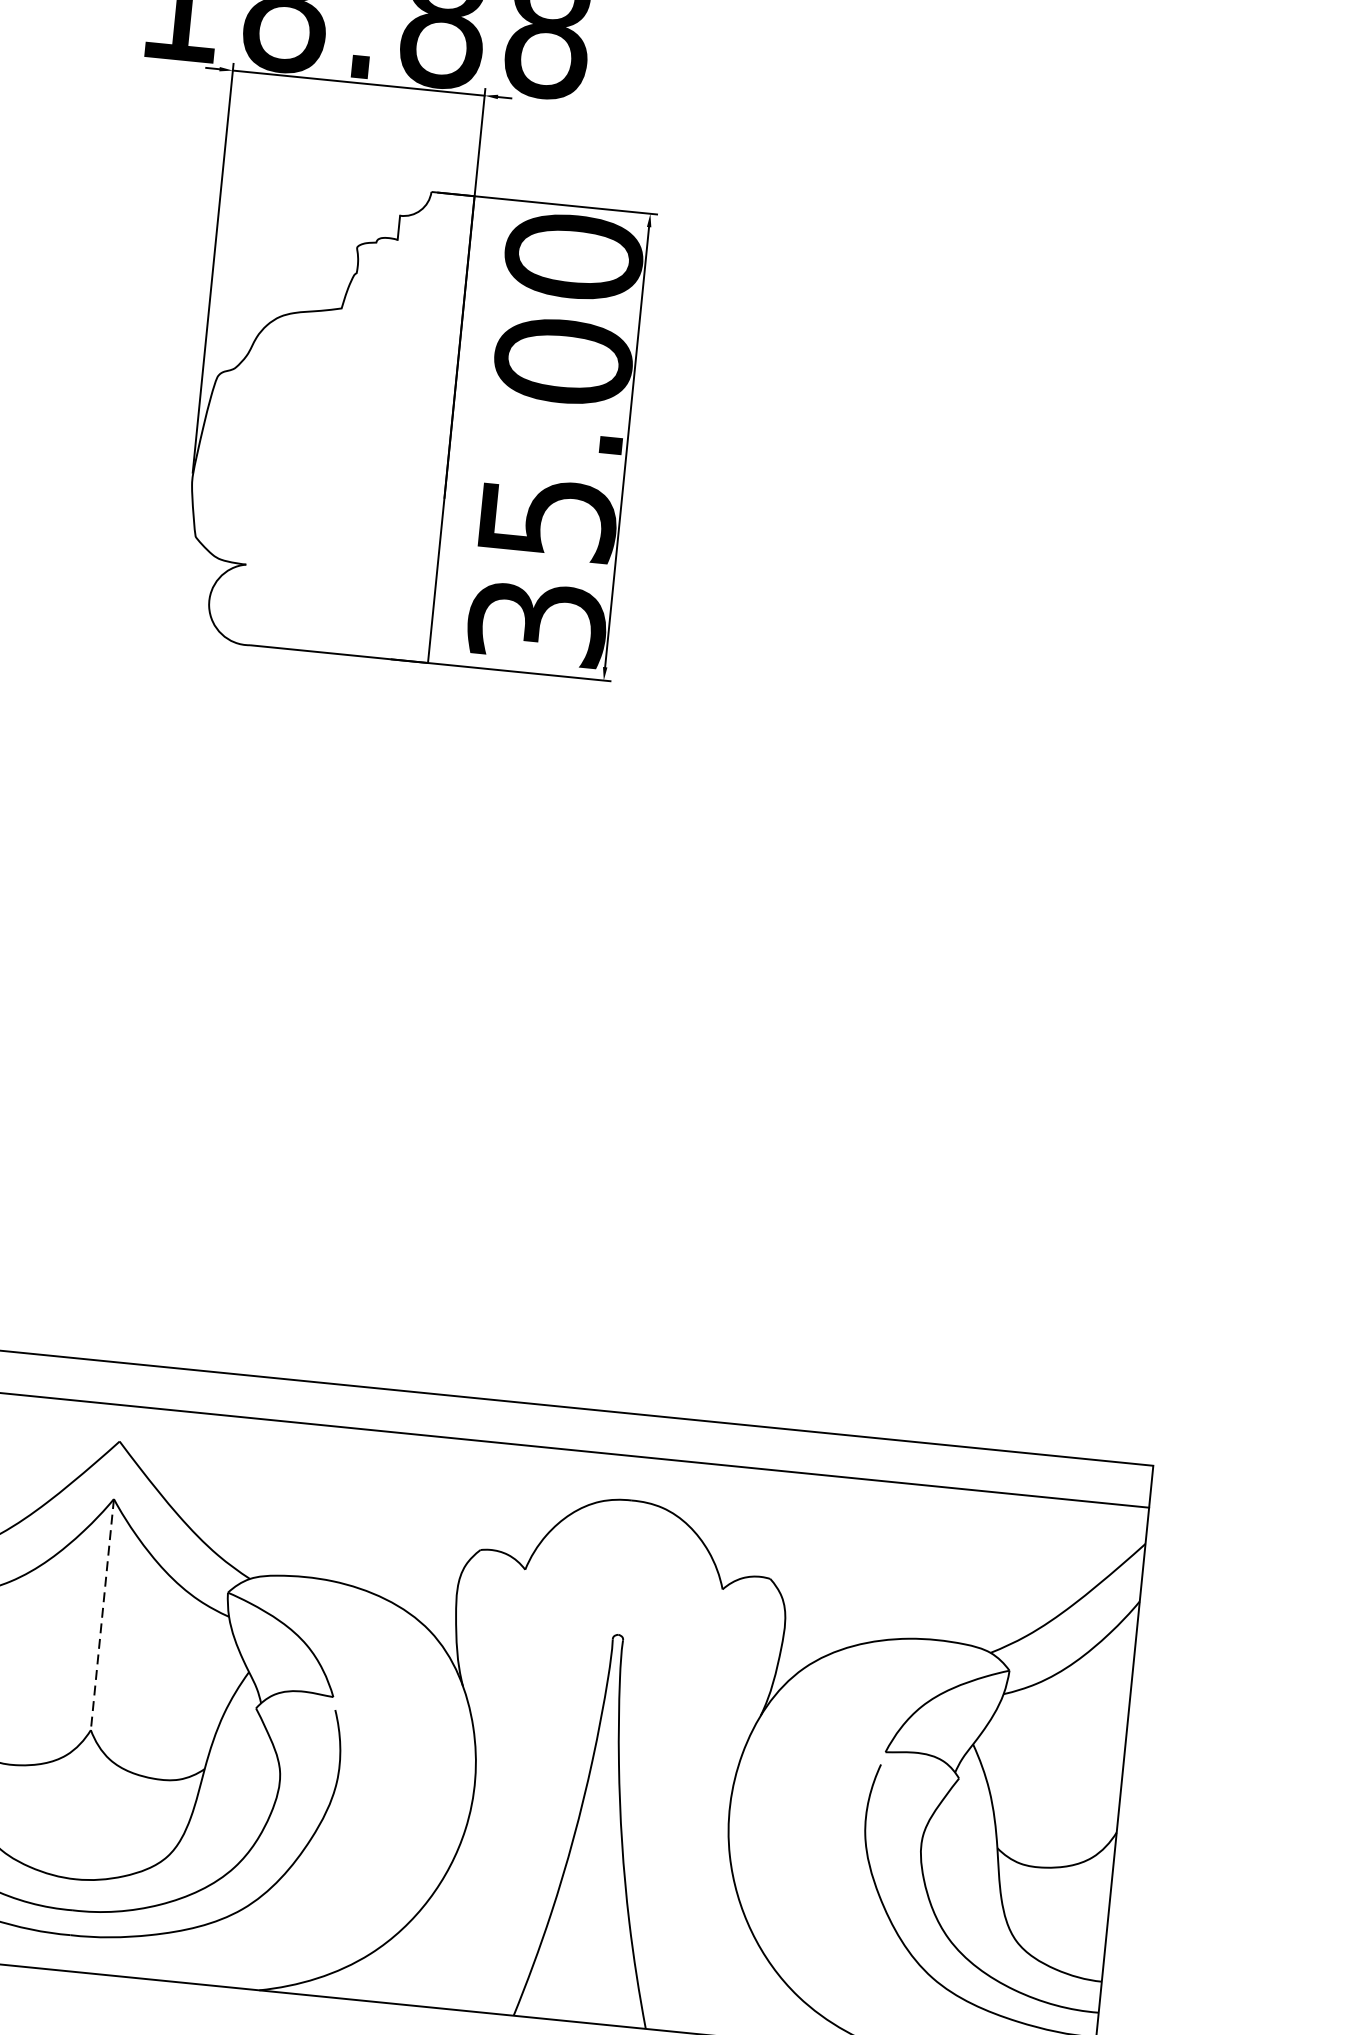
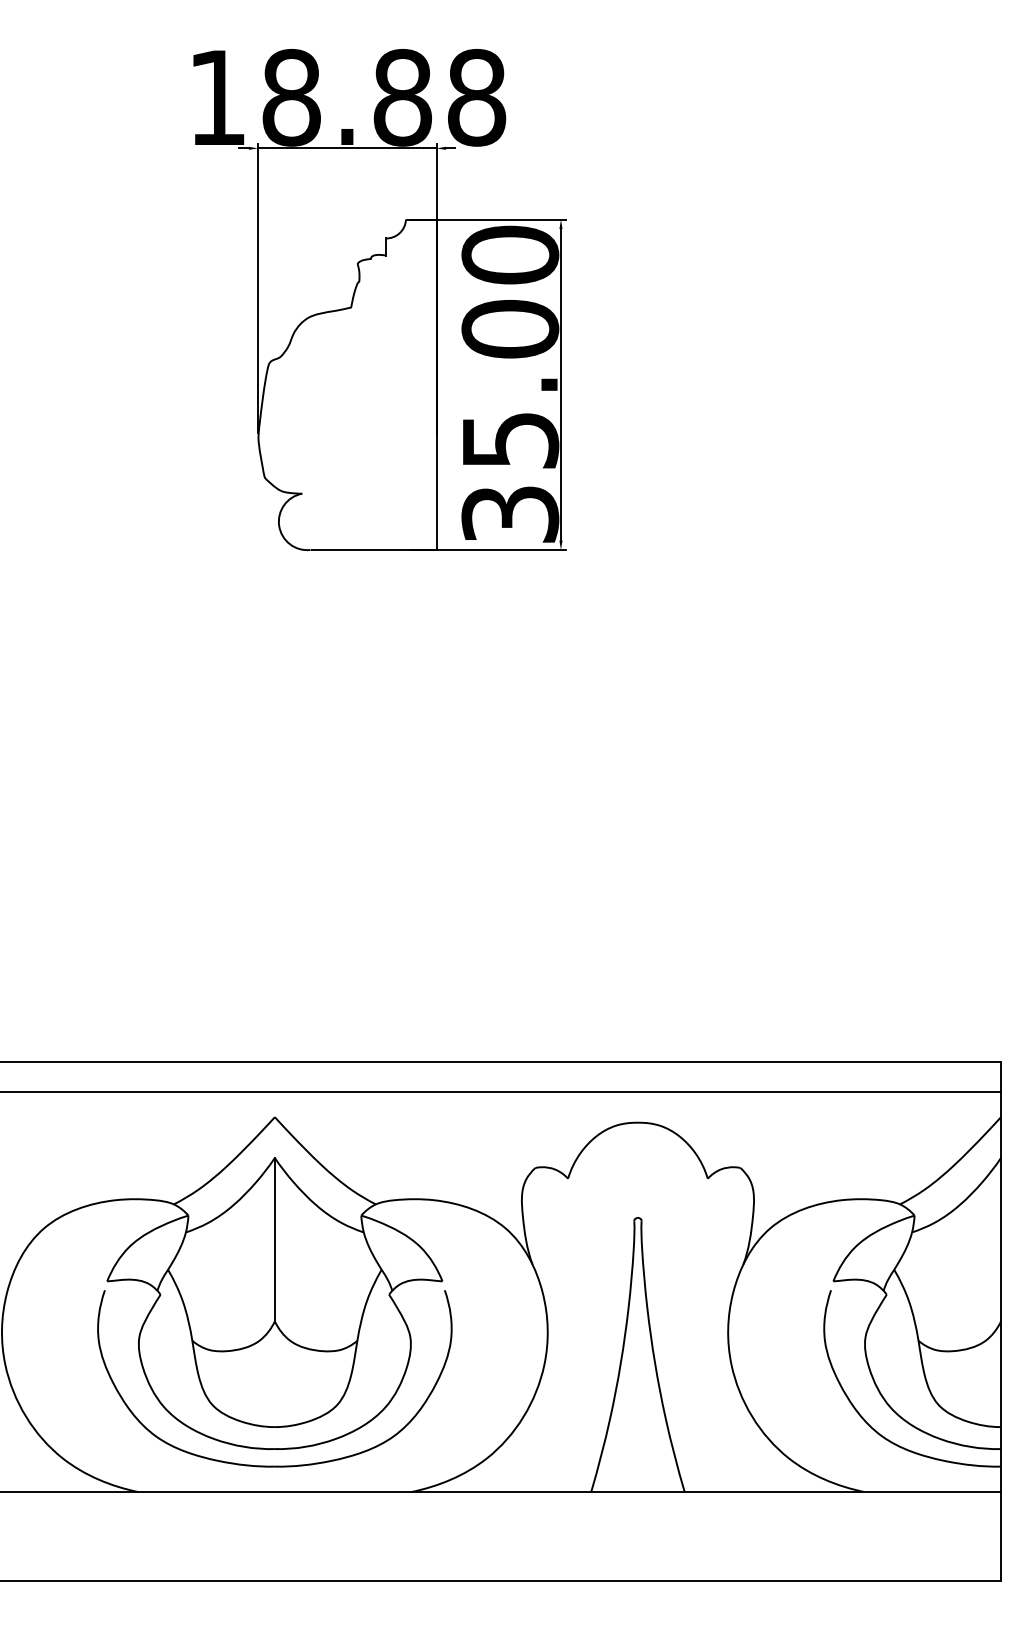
line: (101, 1614) -> (274, 1239), dashed -> solid

